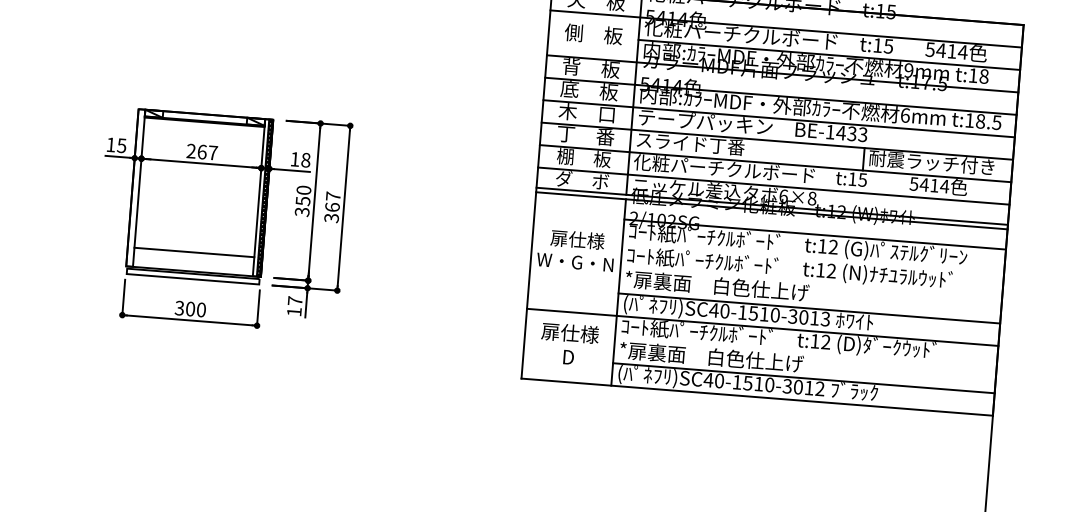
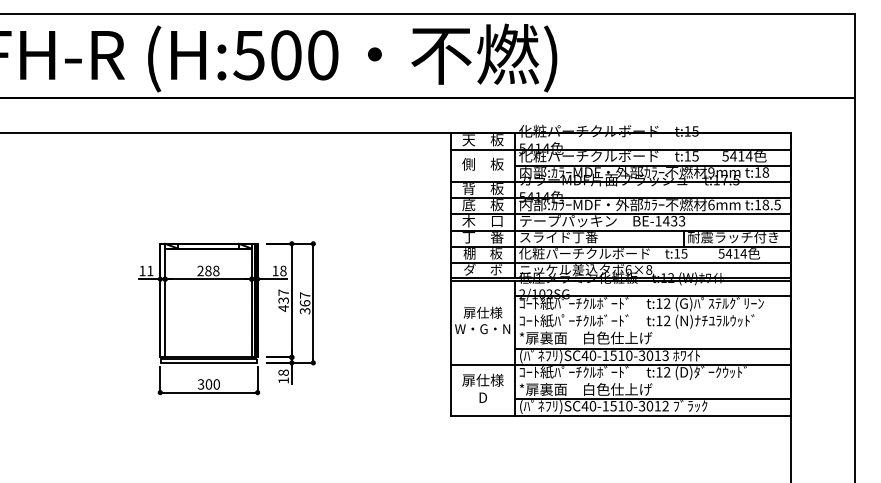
text: (122, 145) -> (150, 270), 15 -> 11
text: (207, 151) -> (212, 270), 267 -> 288
text: (302, 201) -> (283, 300), 350 -> 437
line: (194, 252) -> (208, 343), removed
text: (295, 300) -> (283, 372), 17 -> 18

